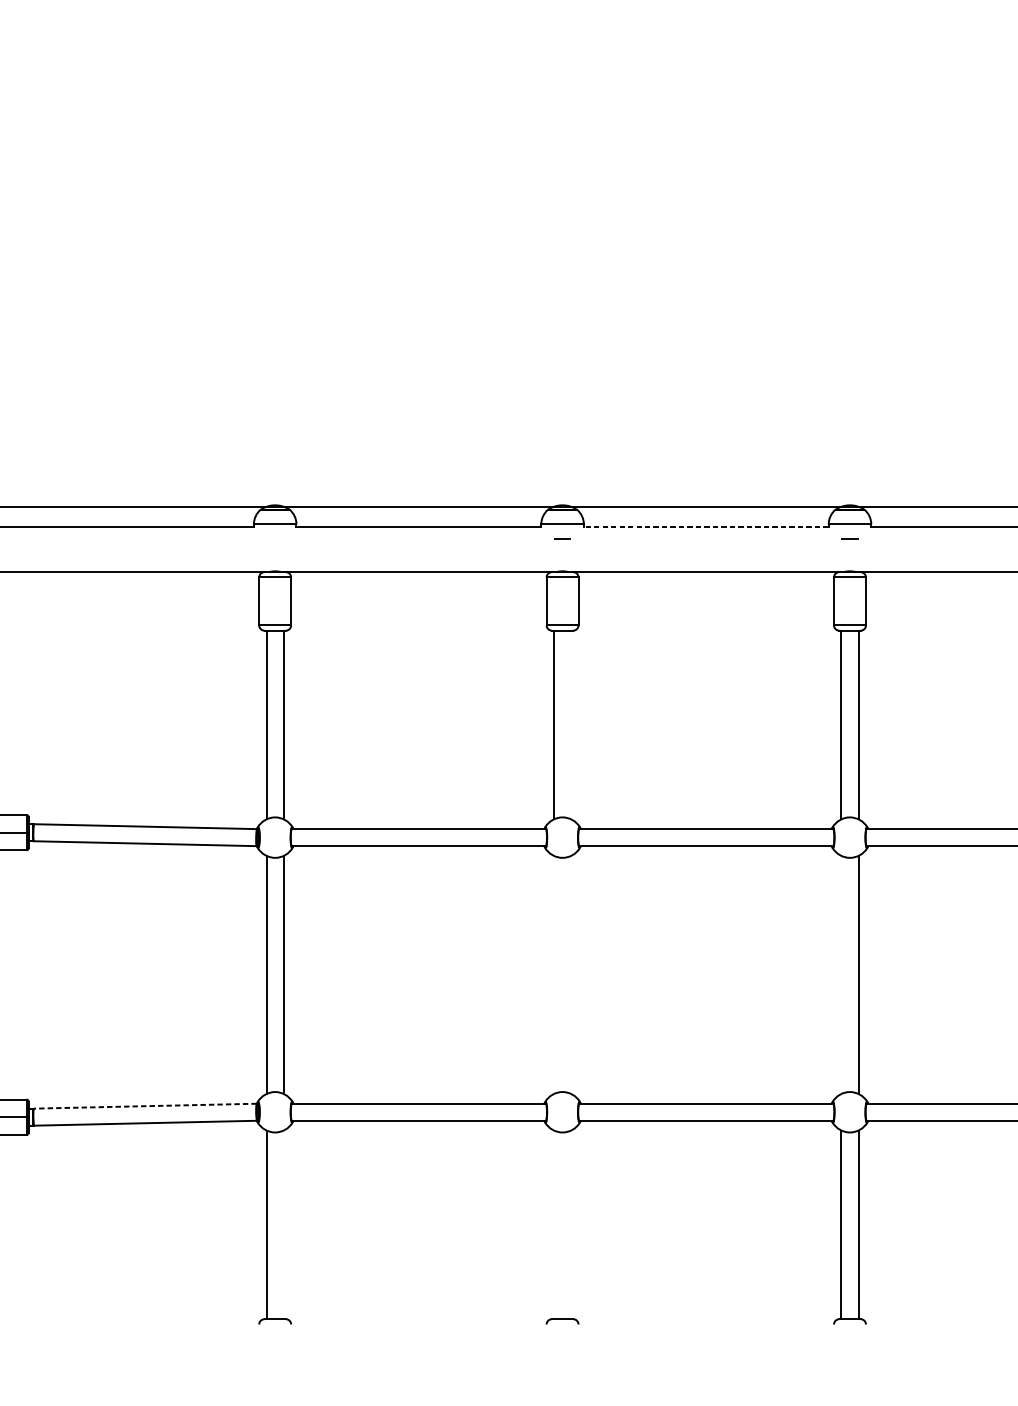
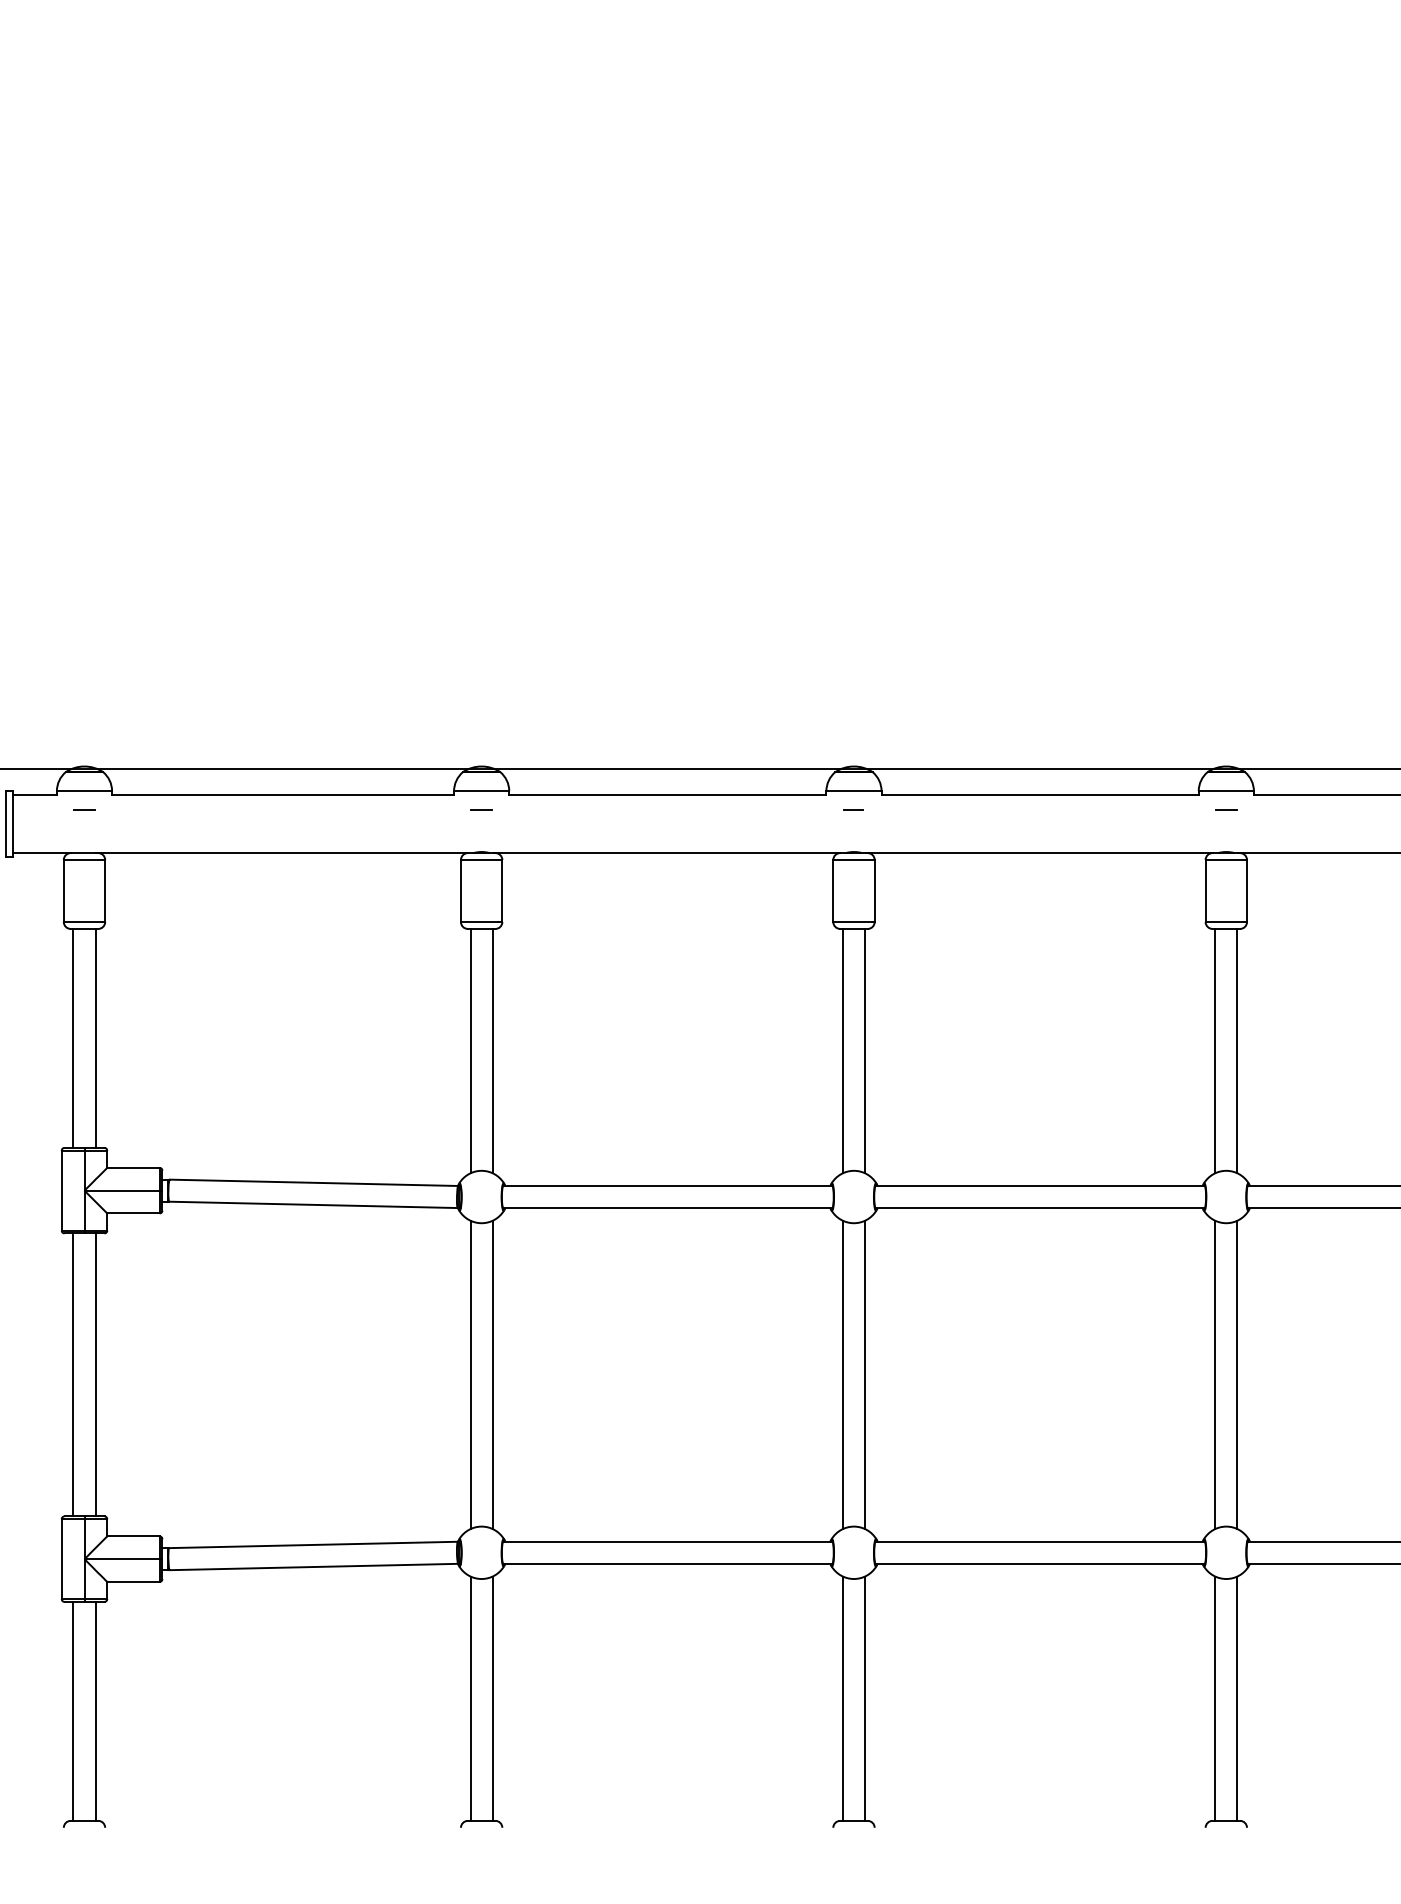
line: (706, 526) -> (1040, 794), dashed -> solid
line: (275, 538) -> (481, 809), added
line: (571, 724) -> (865, 1050), added
line: (553, 974) -> (842, 1374), added
line: (571, 974) -> (865, 1374), added
line: (841, 974) -> (1215, 1374), added
line: (144, 1105) -> (312, 1544), dashed -> solid
line: (283, 1224) -> (492, 1698), added
line: (553, 1224) -> (842, 1698), added
line: (571, 1224) -> (865, 1698), added

